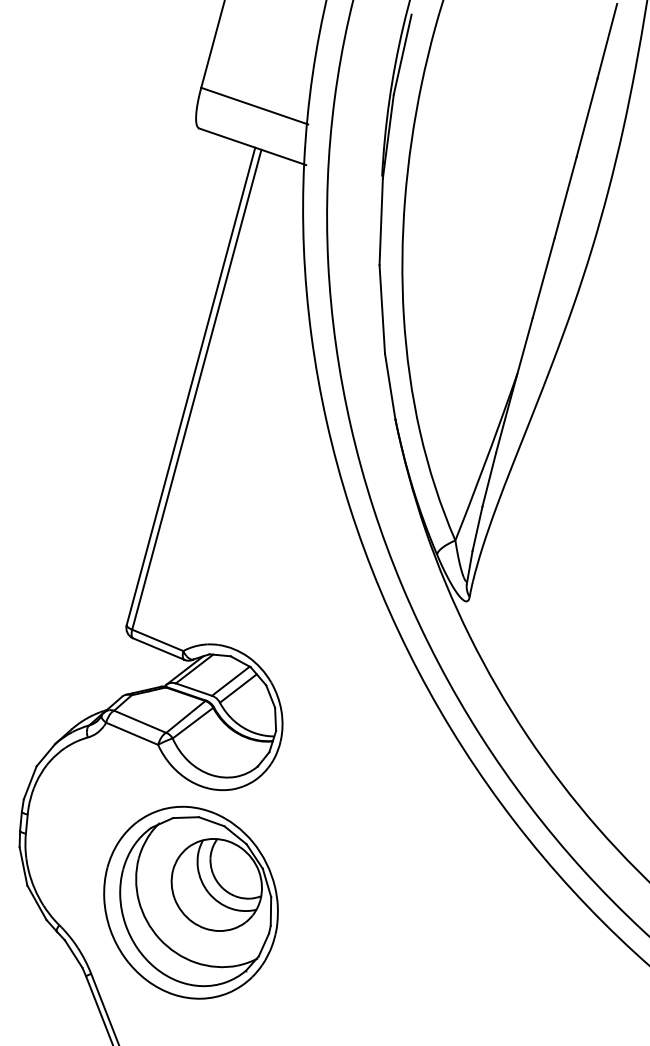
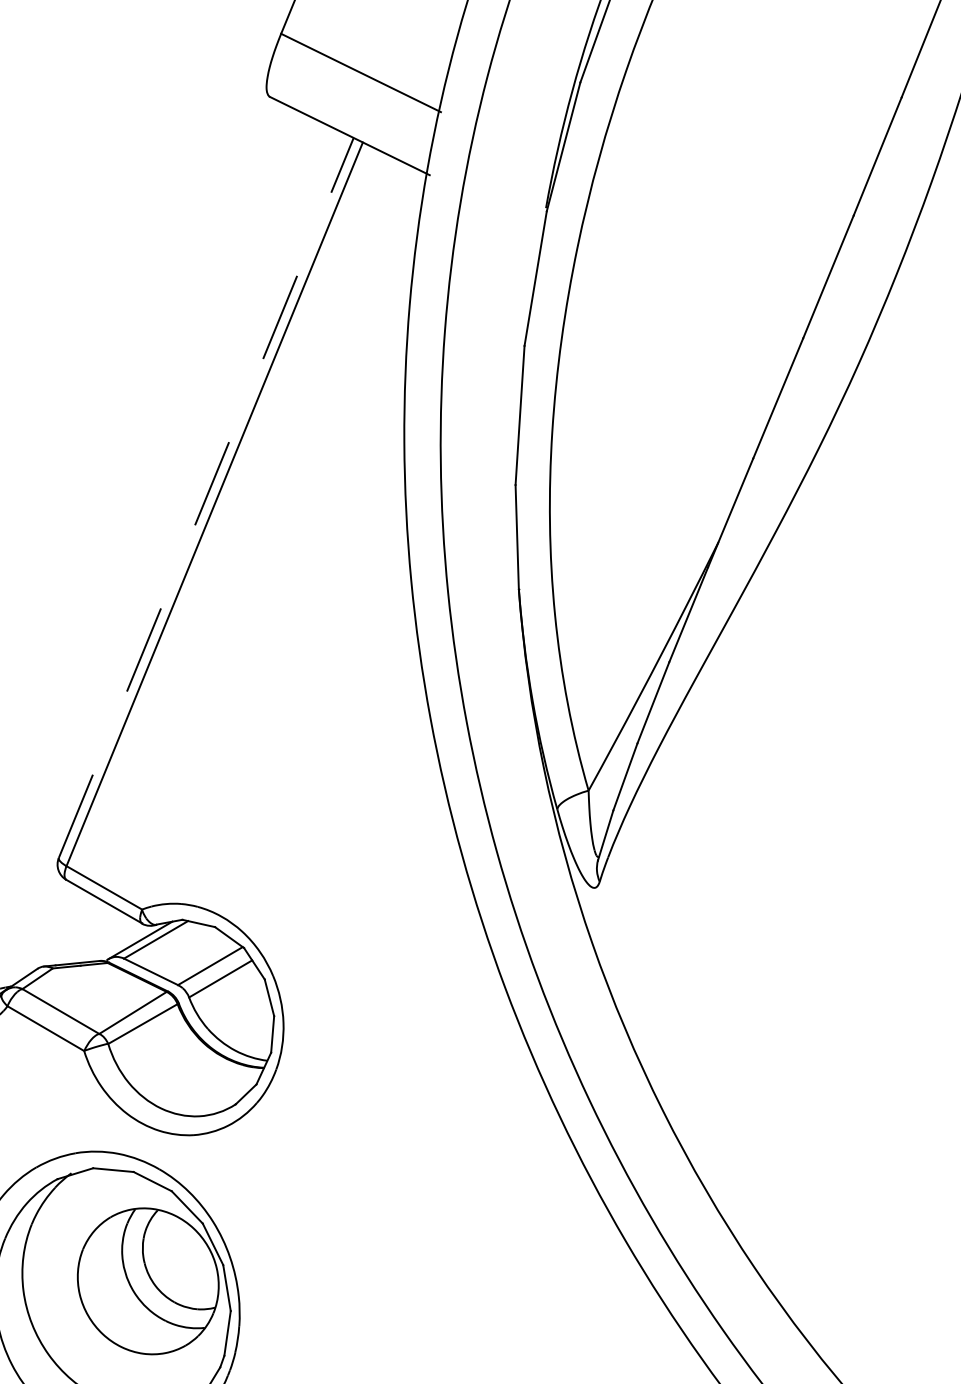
line: (191, 385) -> (207, 496), solid -> dashed

